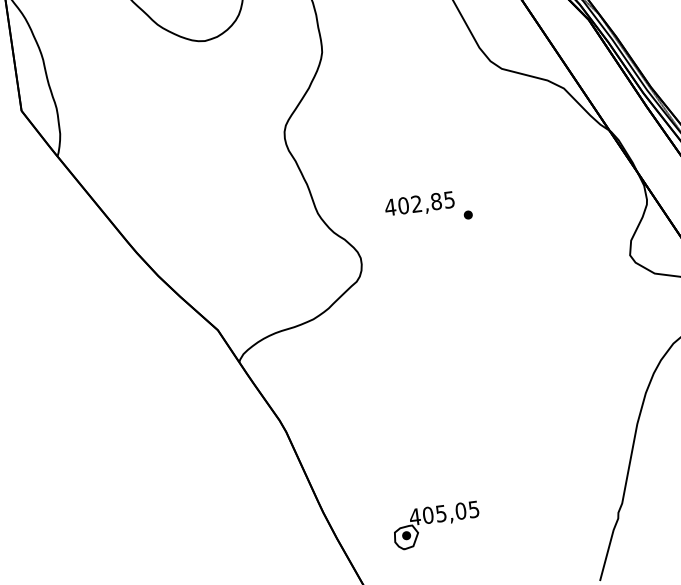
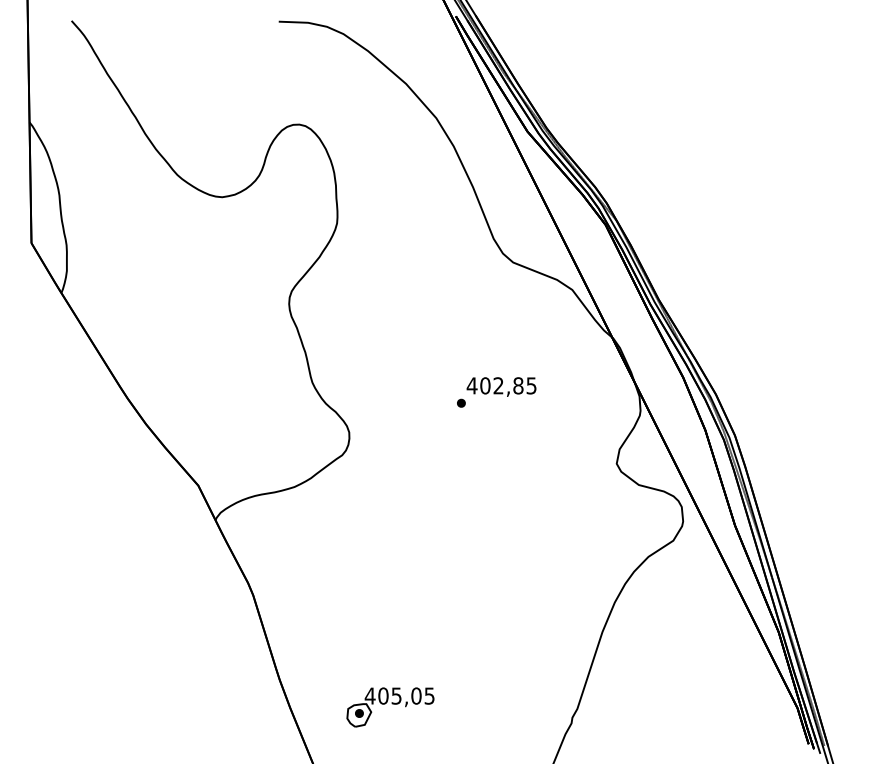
text: (419, 204) -> (501, 386), moved

